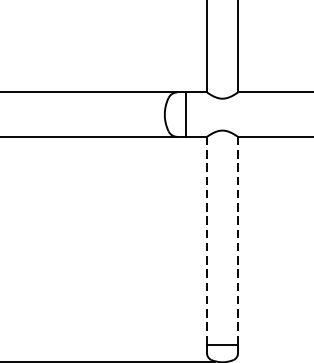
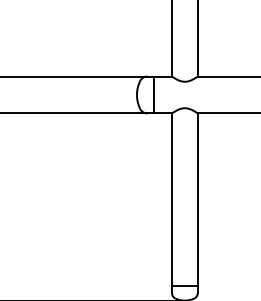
line: (207, 241) -> (172, 200), dashed -> solid
line: (237, 241) -> (197, 200), dashed -> solid

